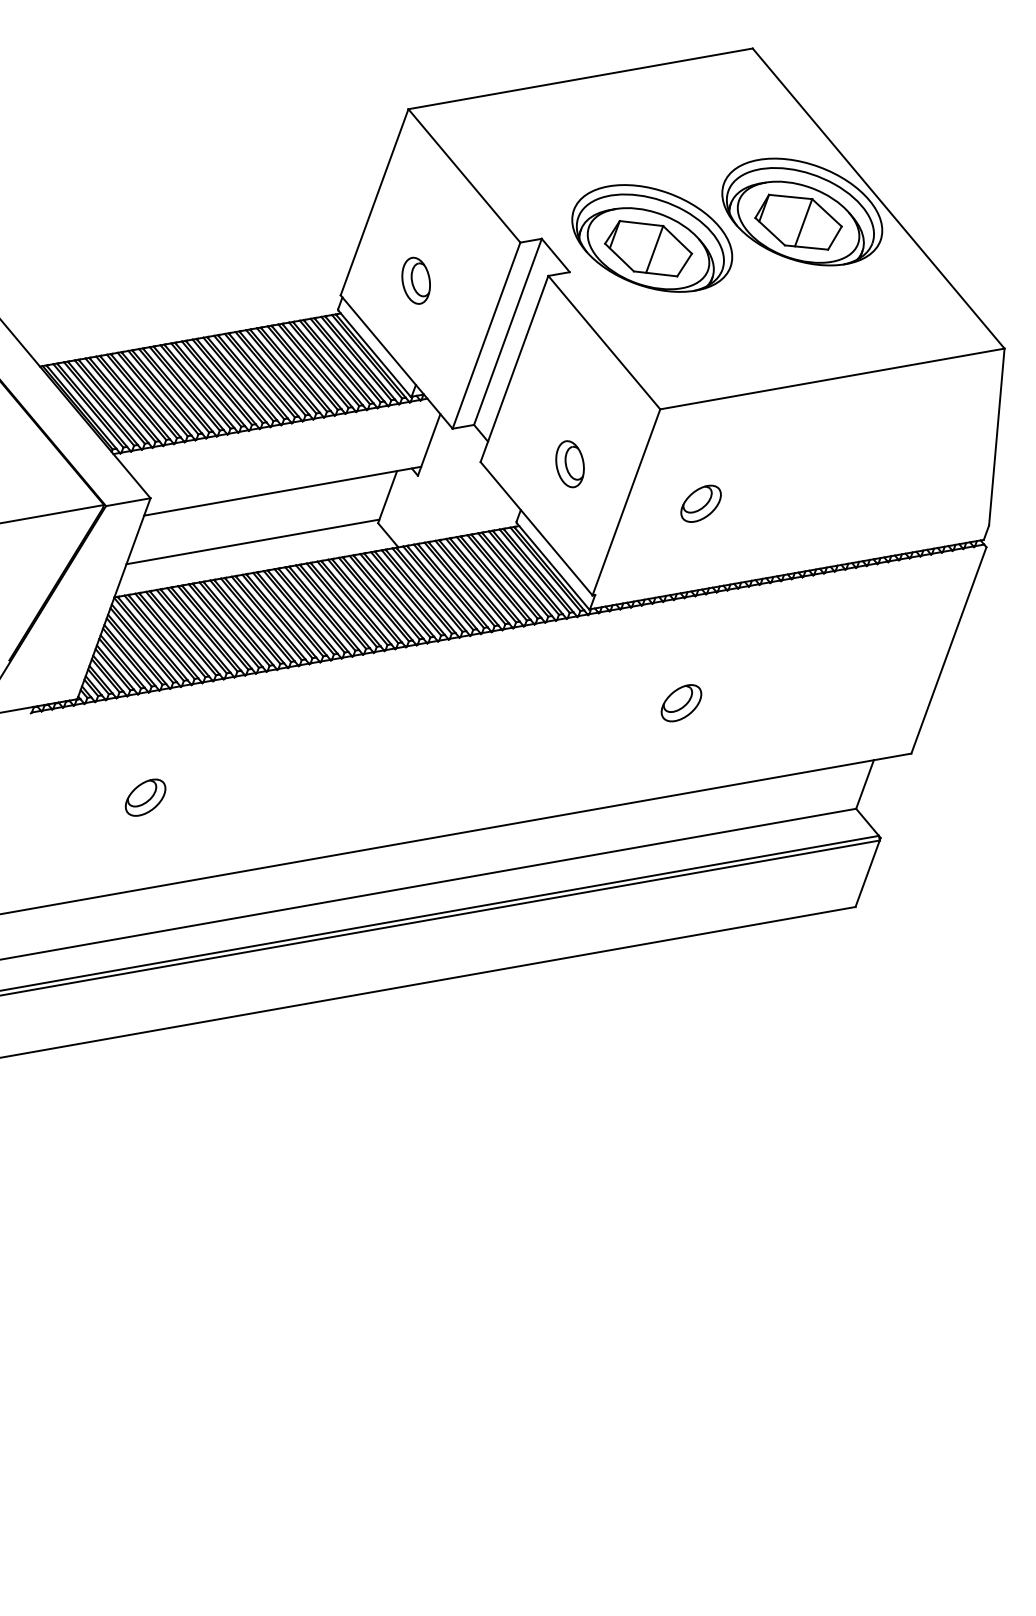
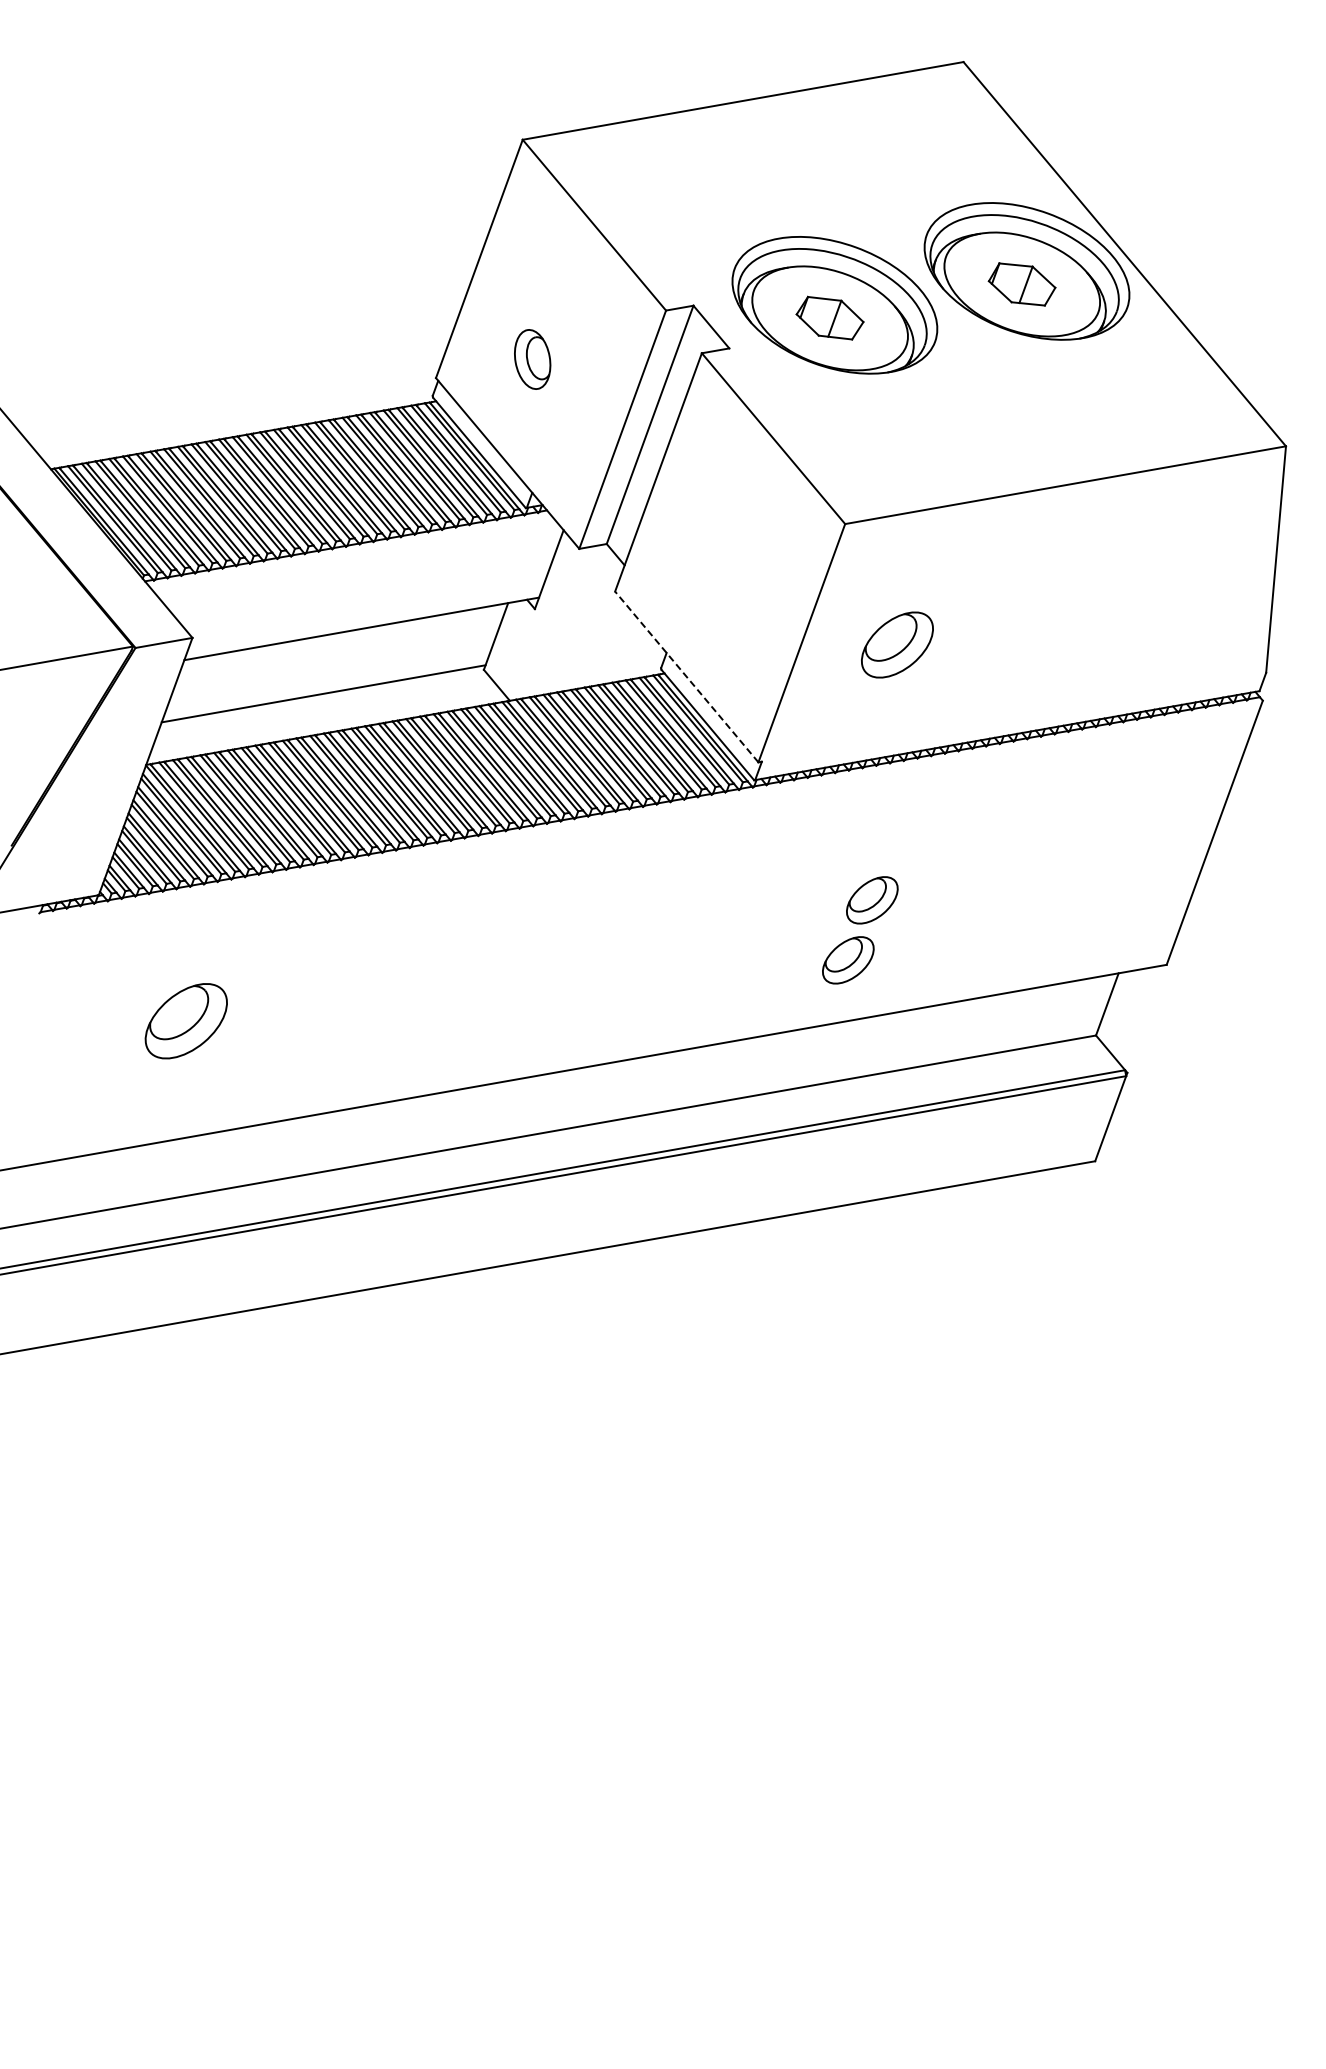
part: (797, 222) -> (1021, 284), size x0.6
part: (648, 248) -> (829, 317), size x0.6
part: (569, 463) -> (729, 593), removed
part: (701, 503) -> (897, 644), size x1.4
line: (536, 528) -> (686, 676), solid -> dashed
part: (662, 750) -> (848, 960), added
part: (145, 797) -> (185, 1021), size x1.6

